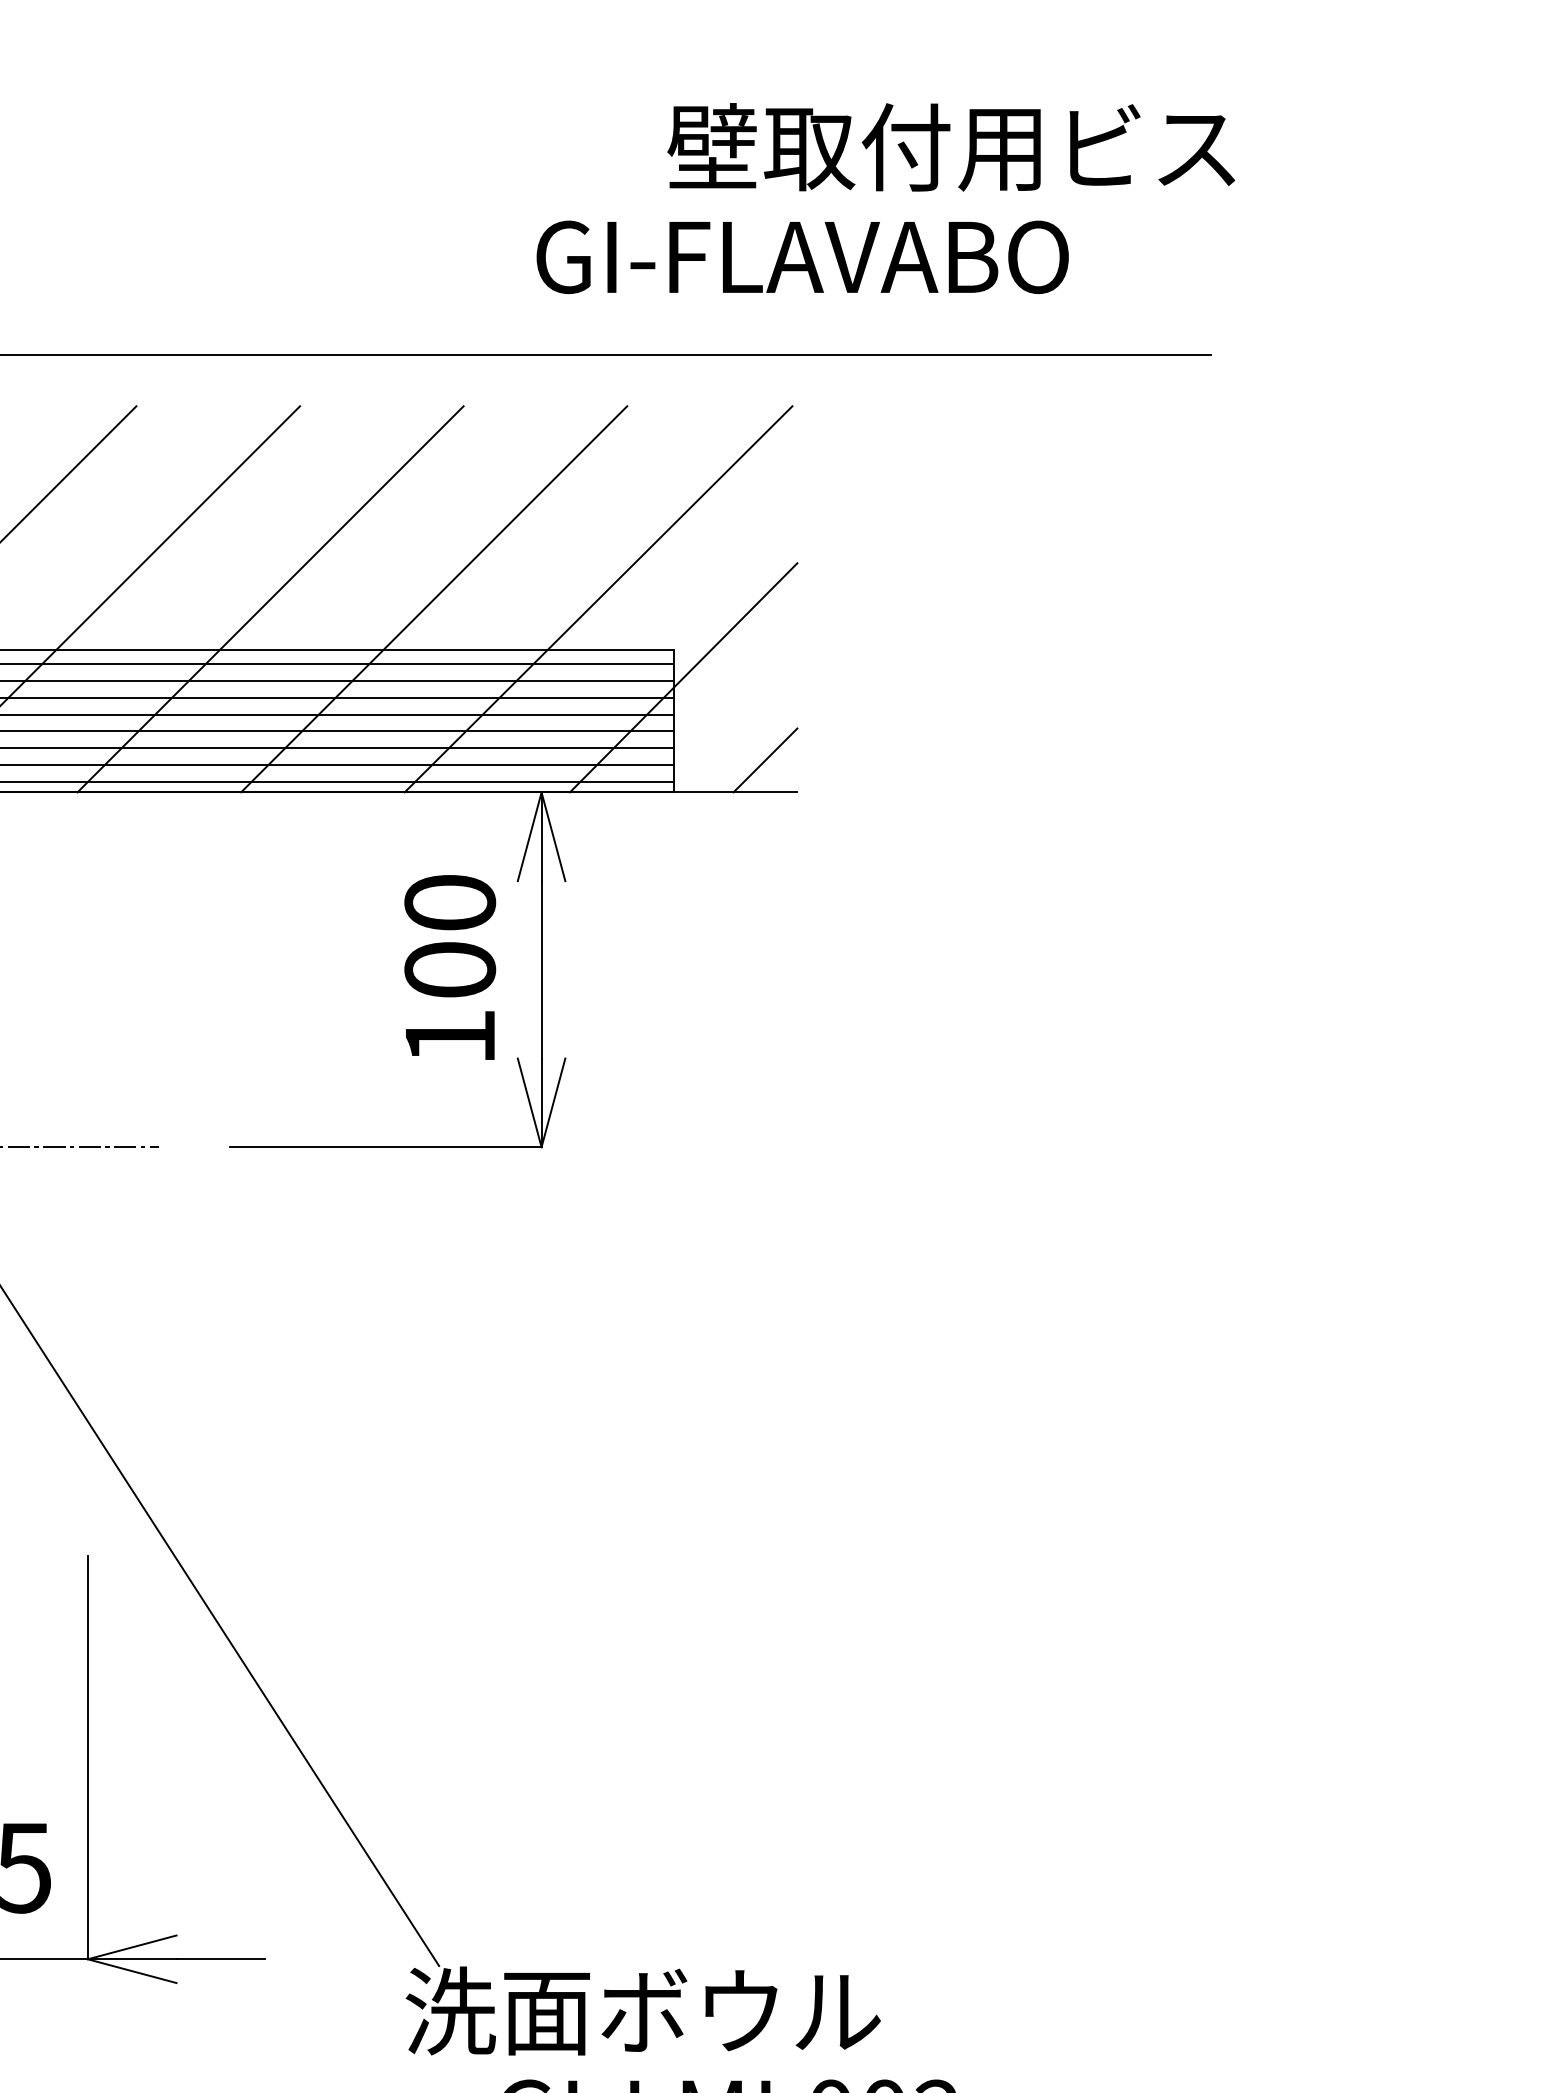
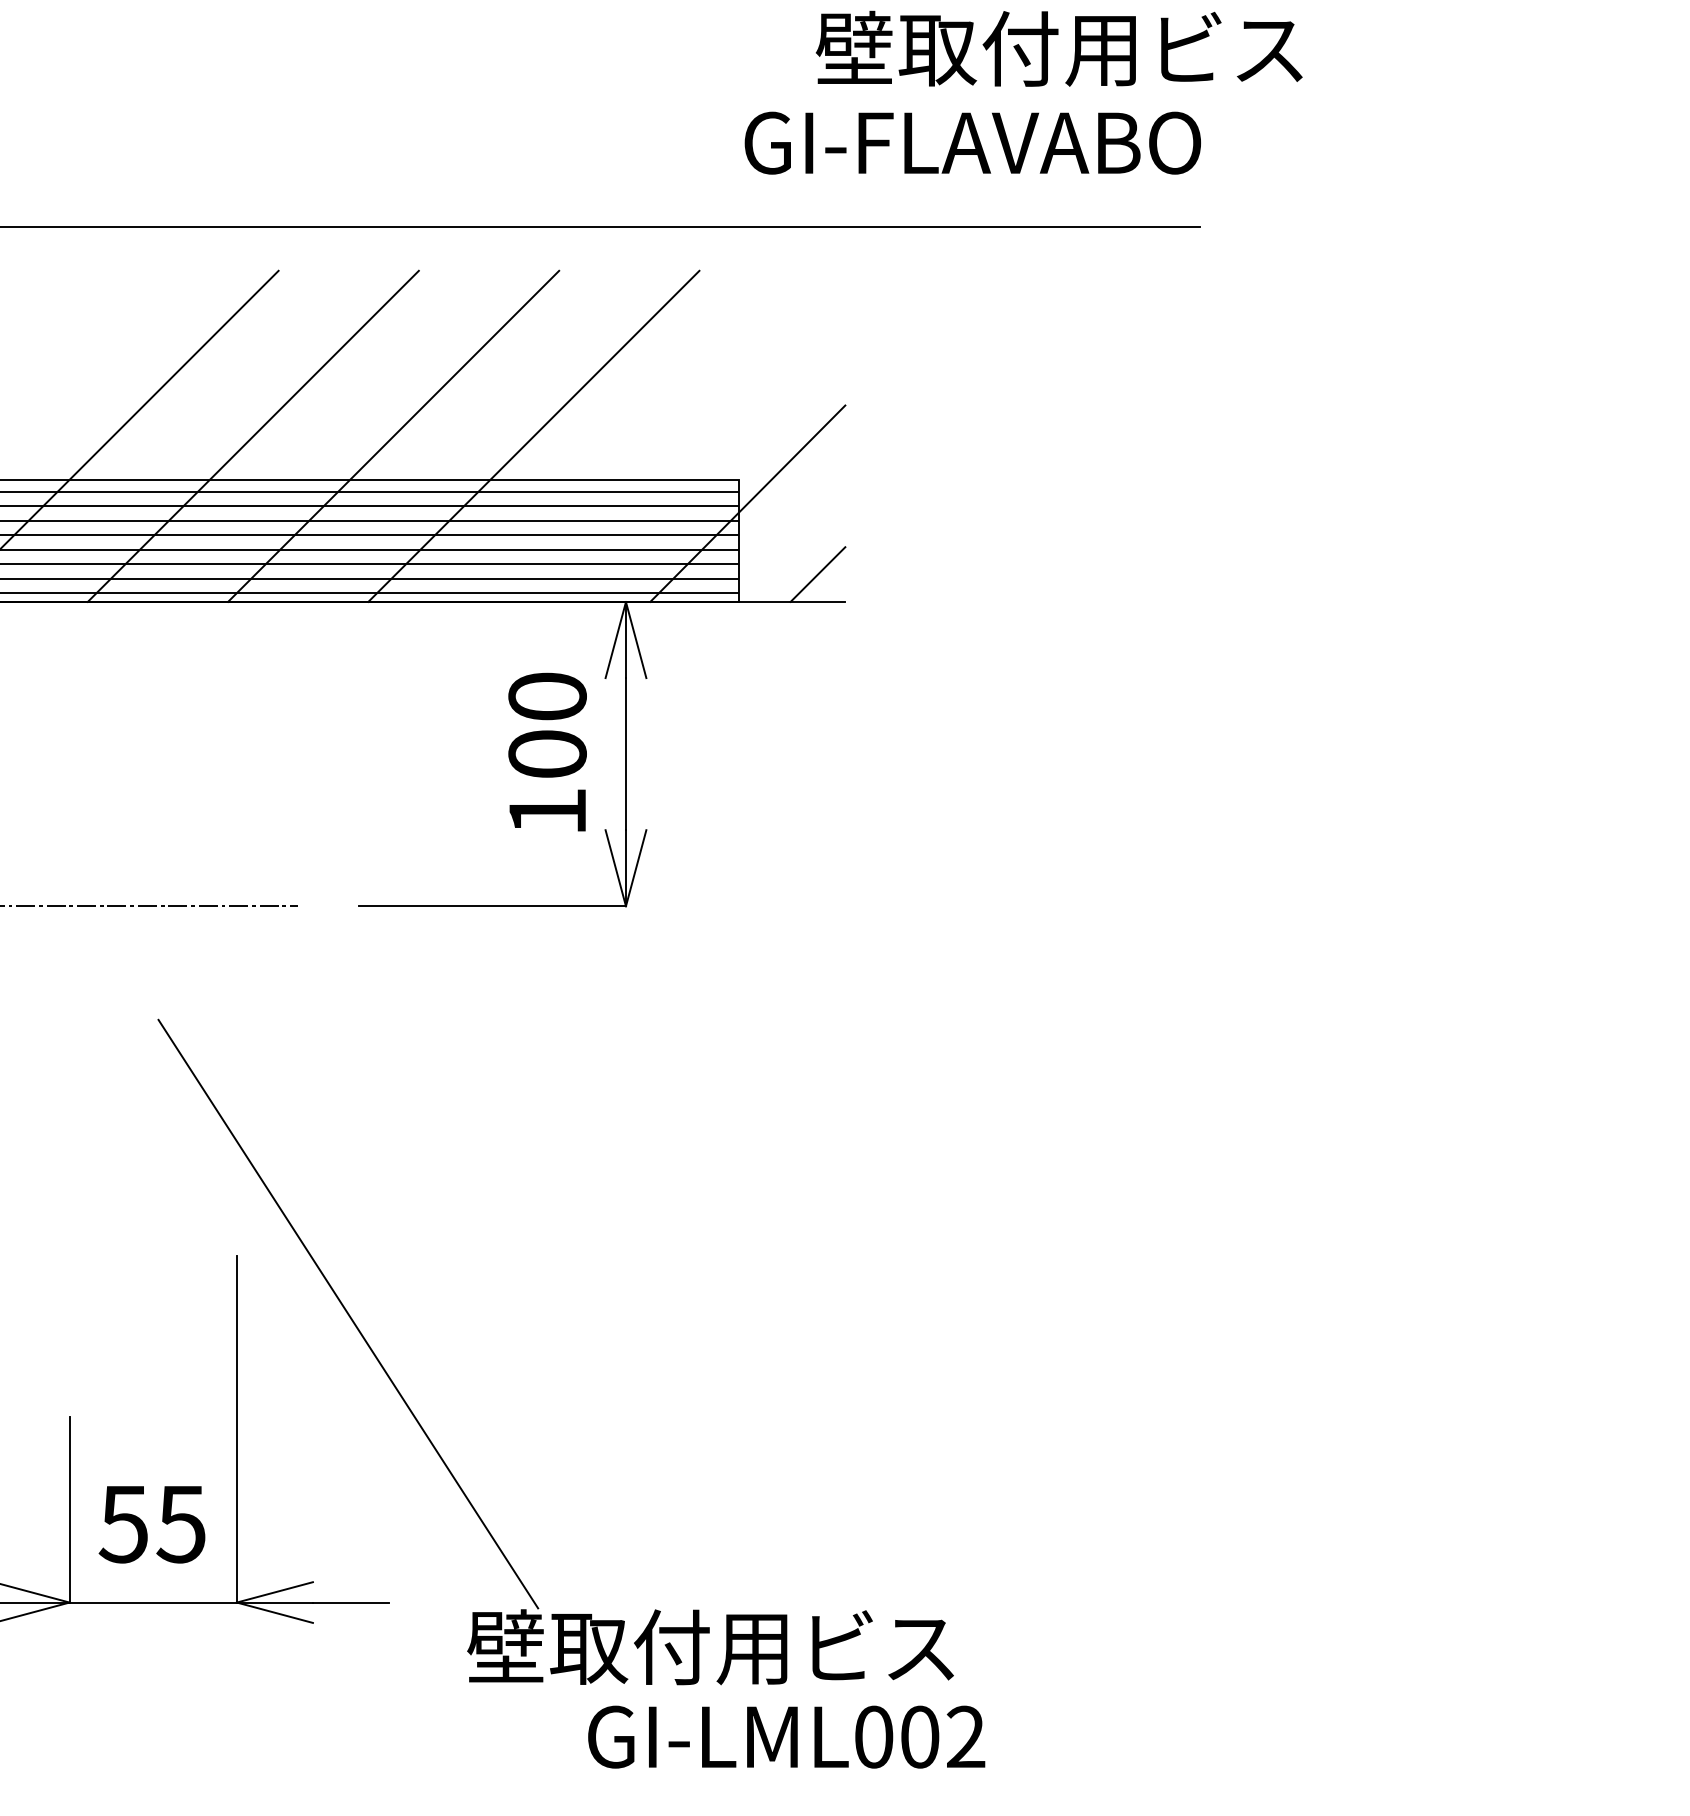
text: (950, 146) -> (1058, 48), moved
text: (802, 256) -> (972, 142), moved
line: (598, 598) -> (674, 435), removed
text: (640, 2010) -> (710, 1646), 洗面ボウル -> 壁取付用ビス

